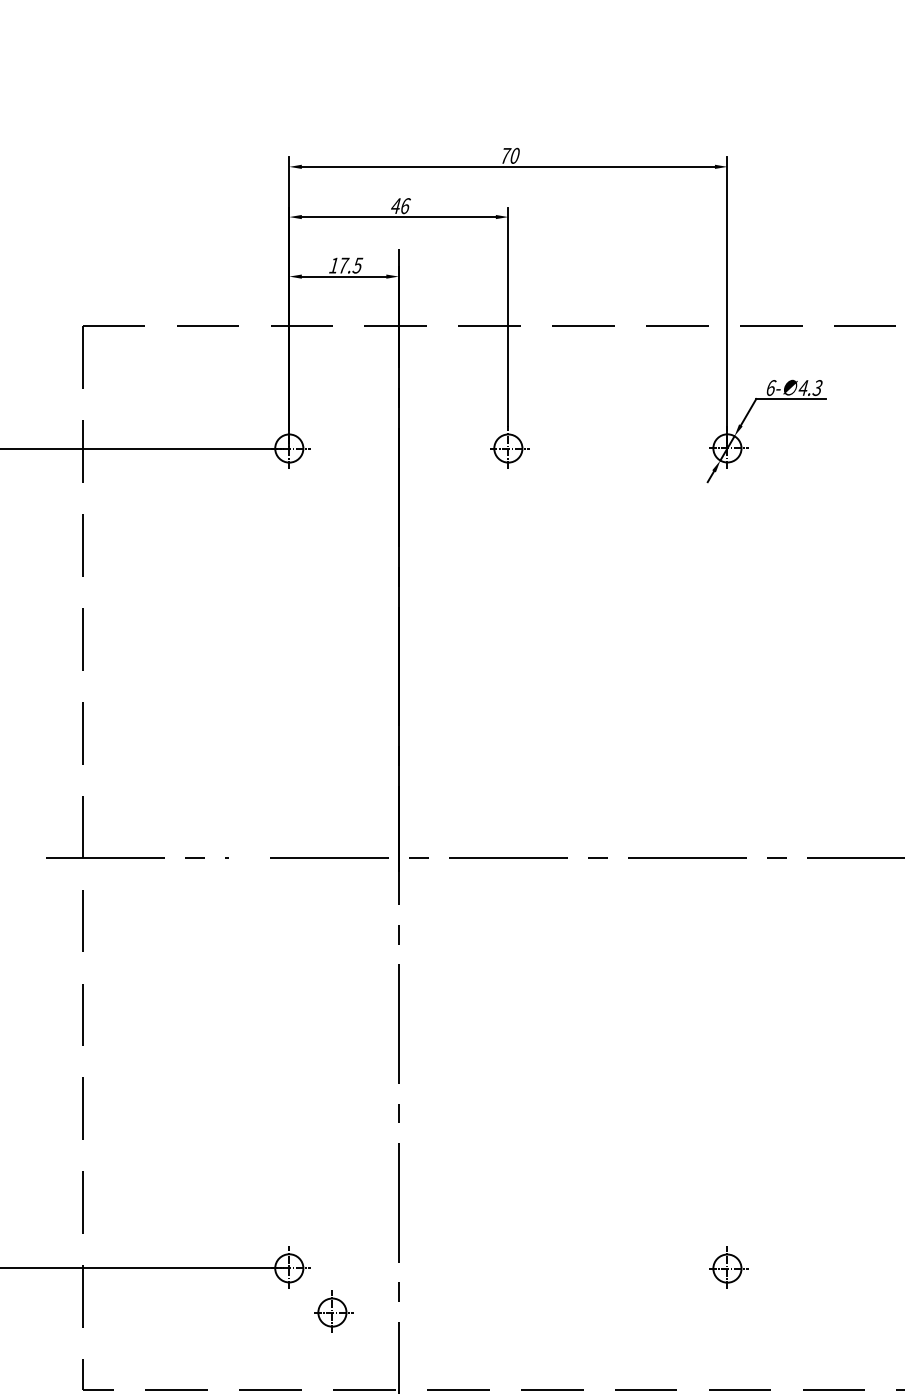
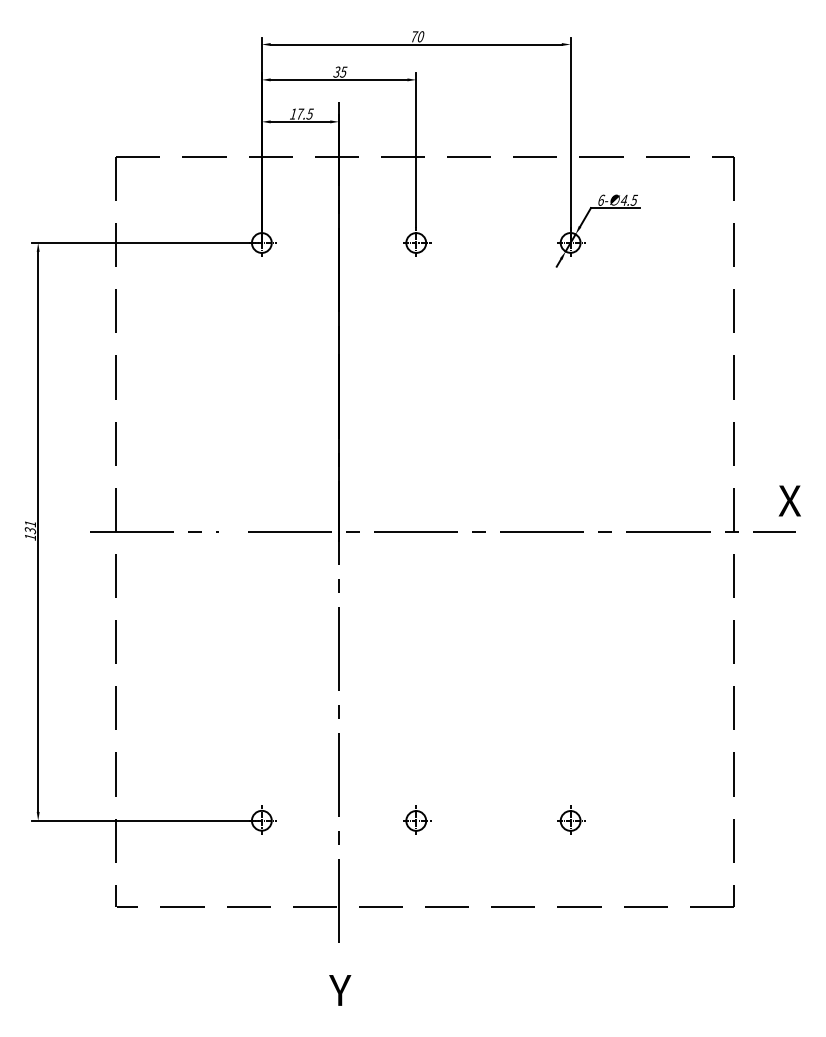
text: (400, 205) -> (340, 71), 46 -> 35
text: (818, 386) -> (634, 199), 4.3 -> 4.5
part: (334, 1310) -> (417, 819), moved

